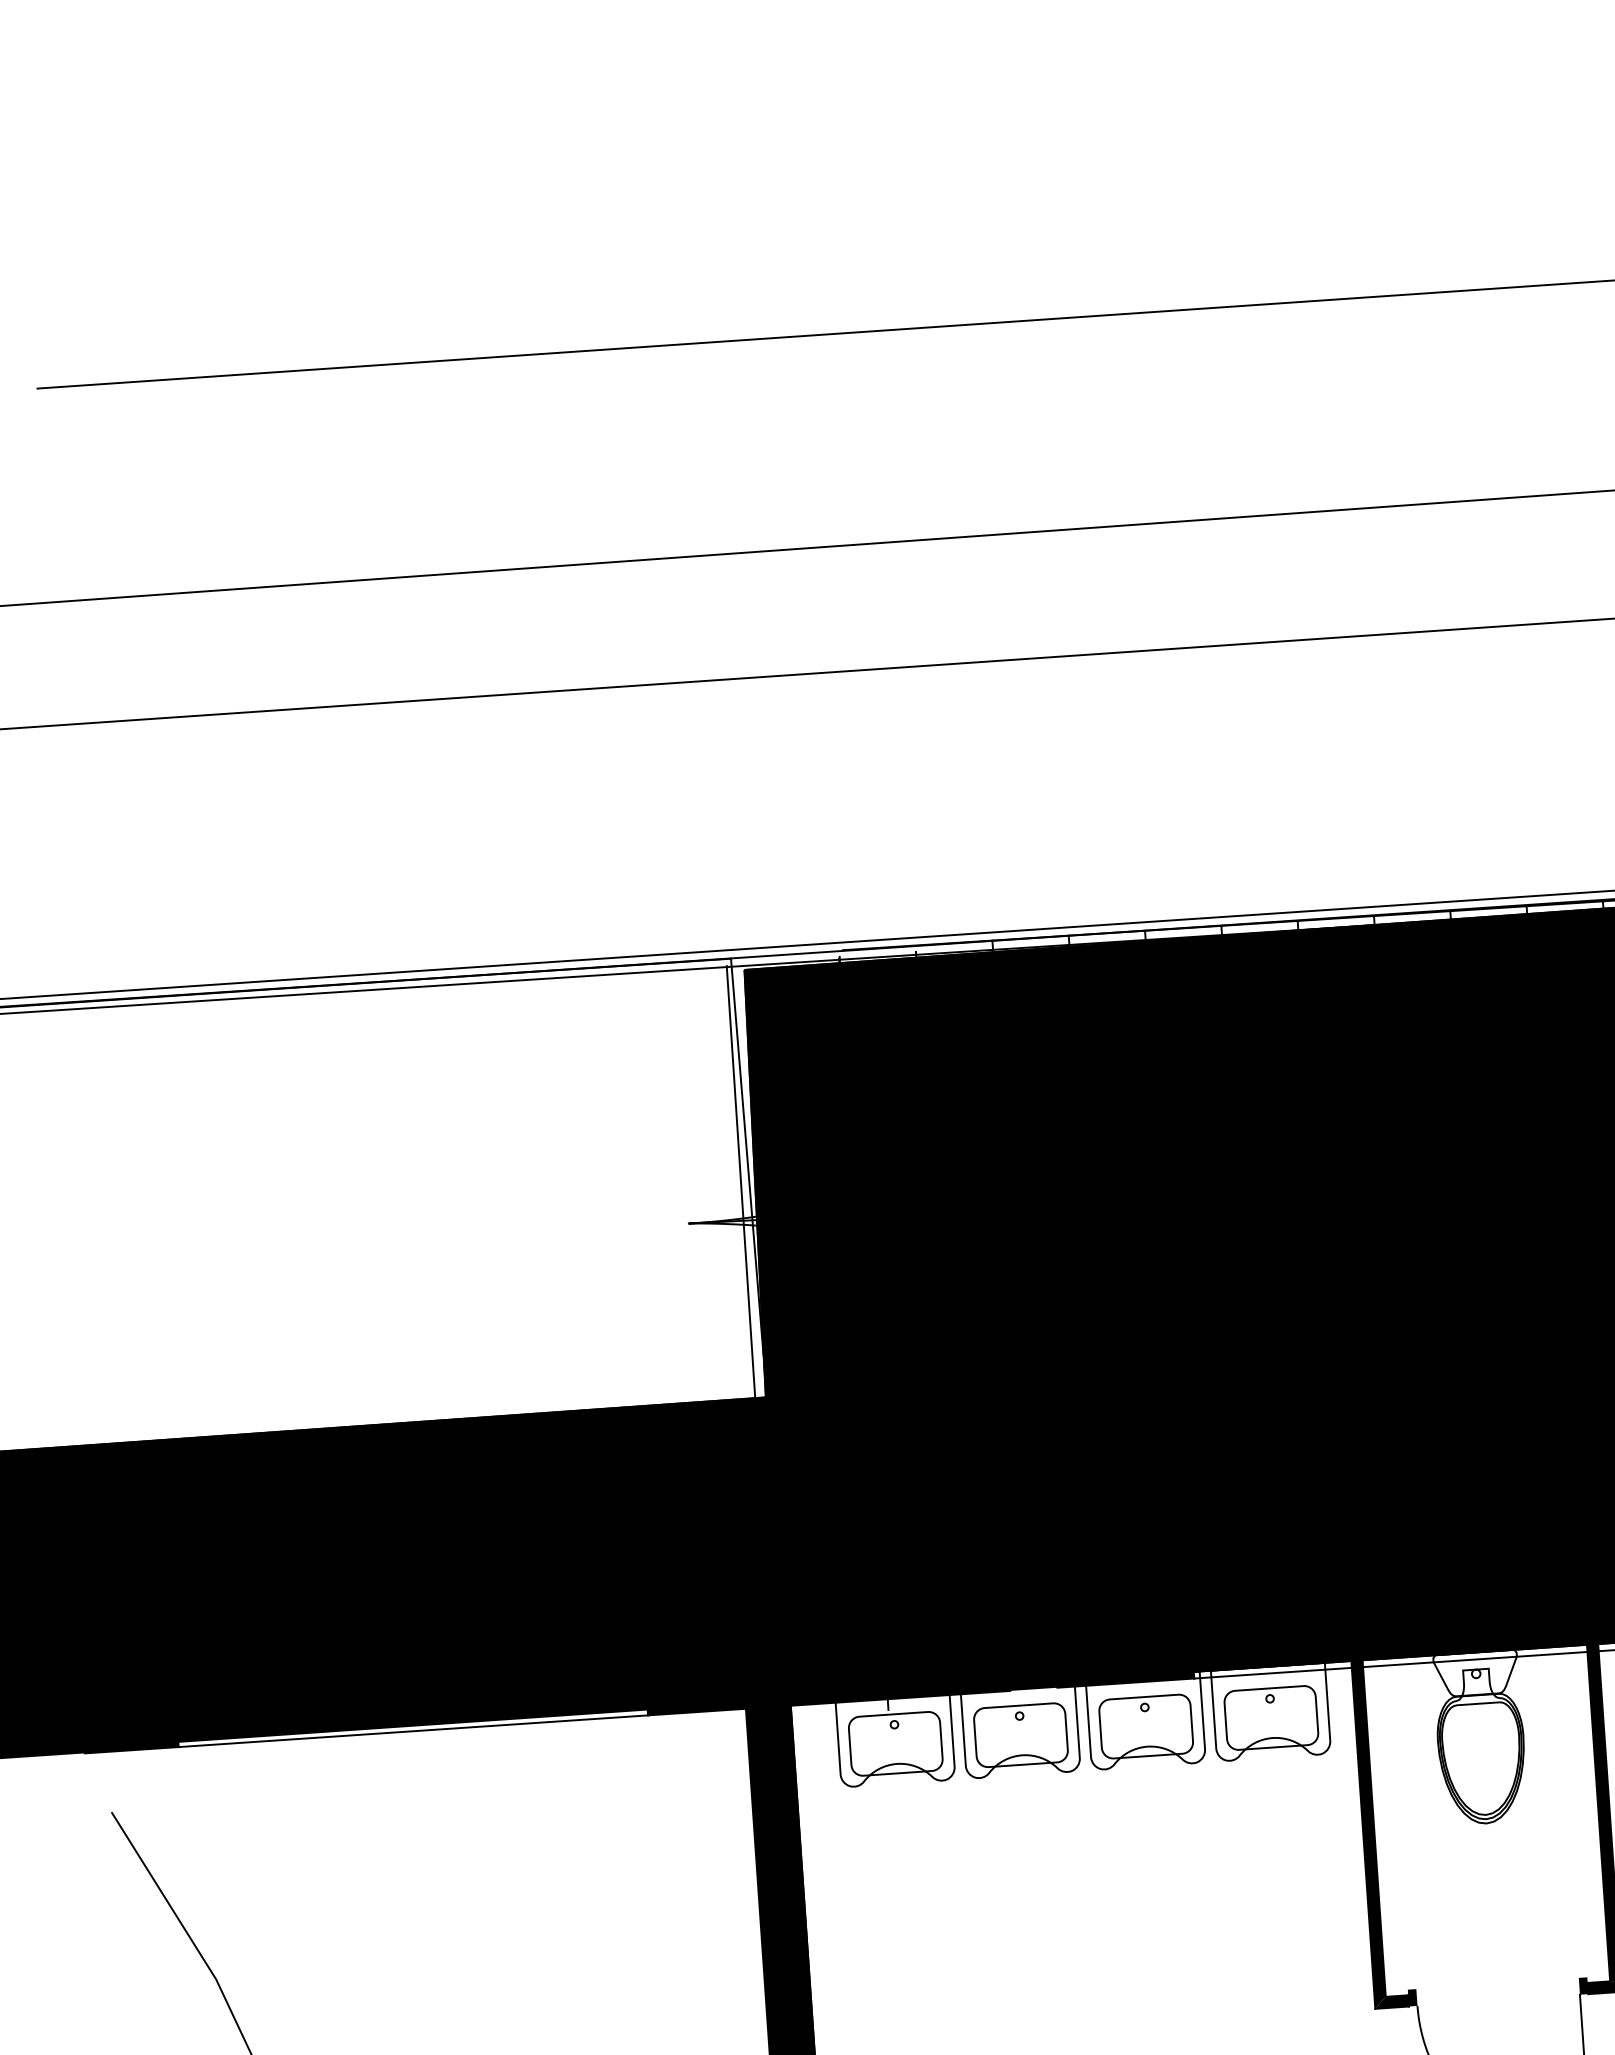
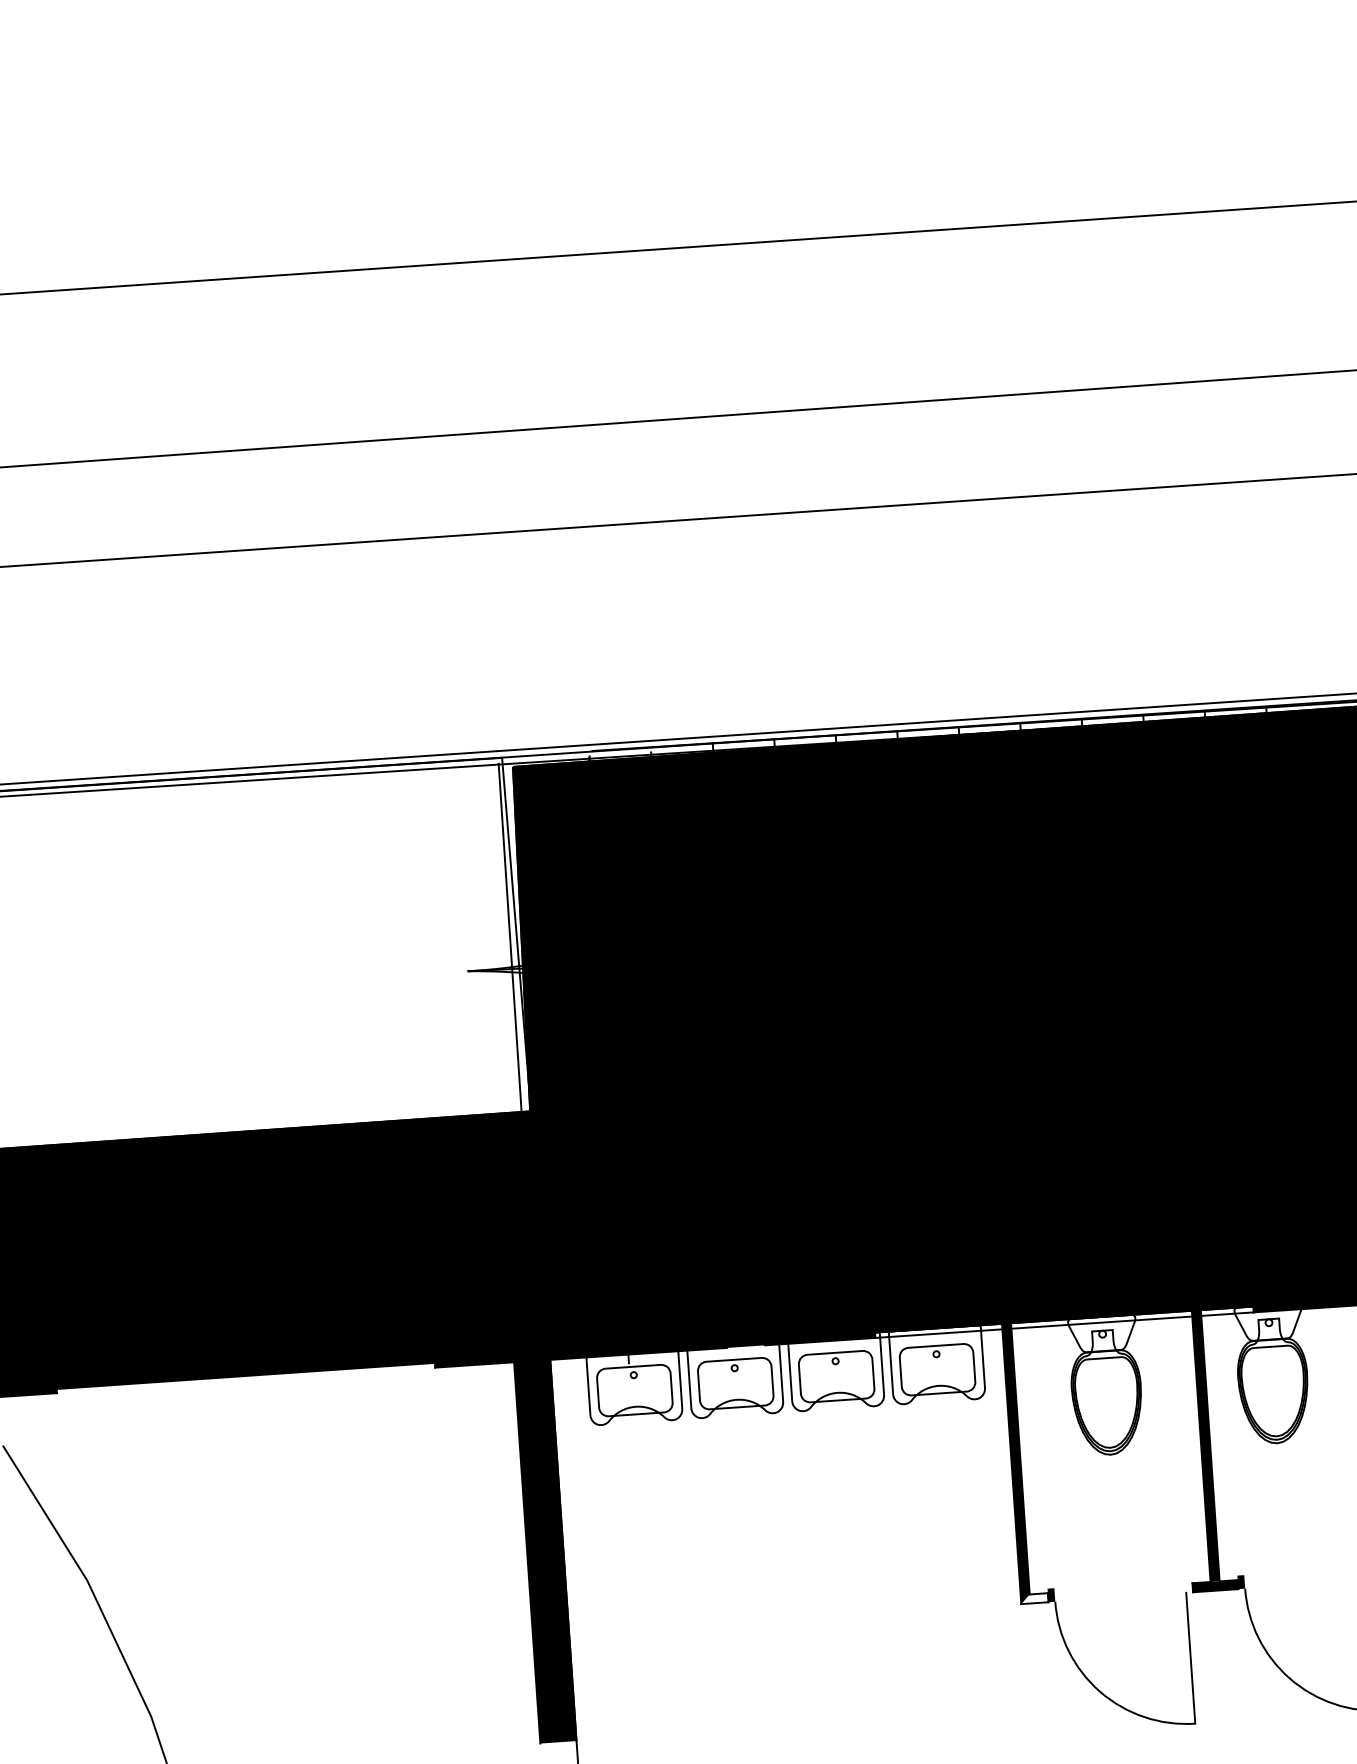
line: (412, 1731) -> (245, 1380), removed
fill: (1584, 1985) -> (1189, 1585), removed
fill: (1391, 2001) -> (1034, 1598), removed

